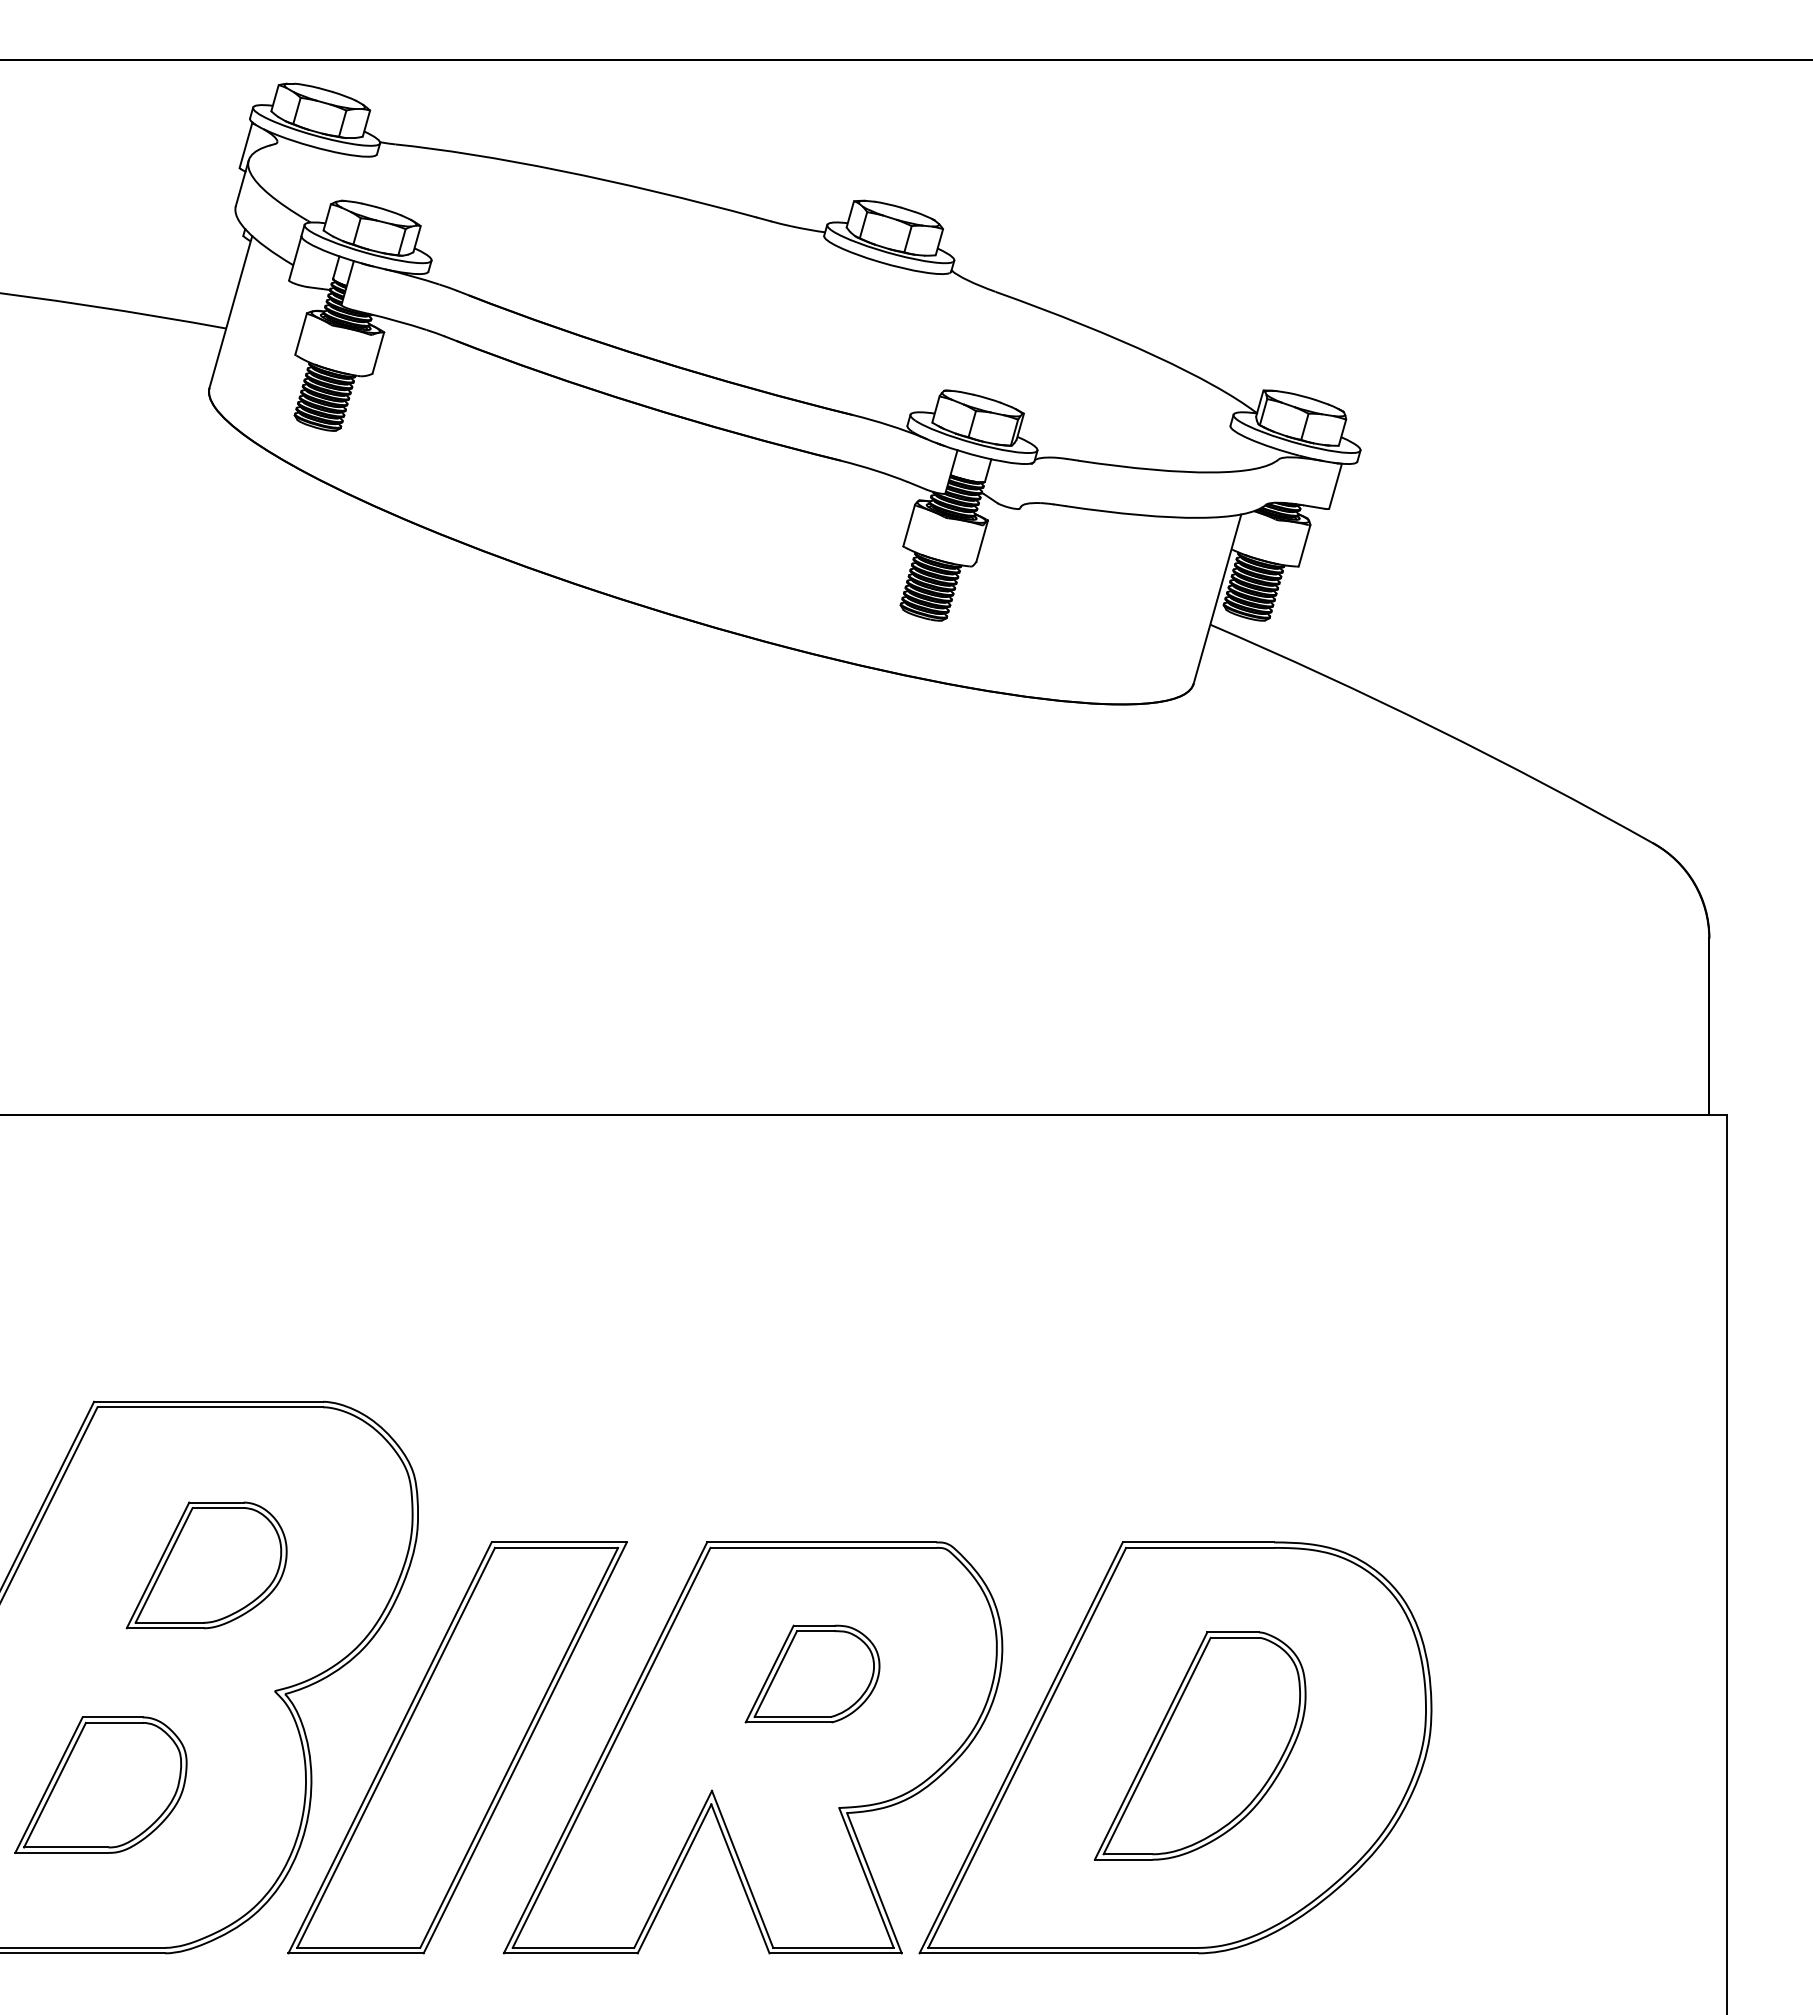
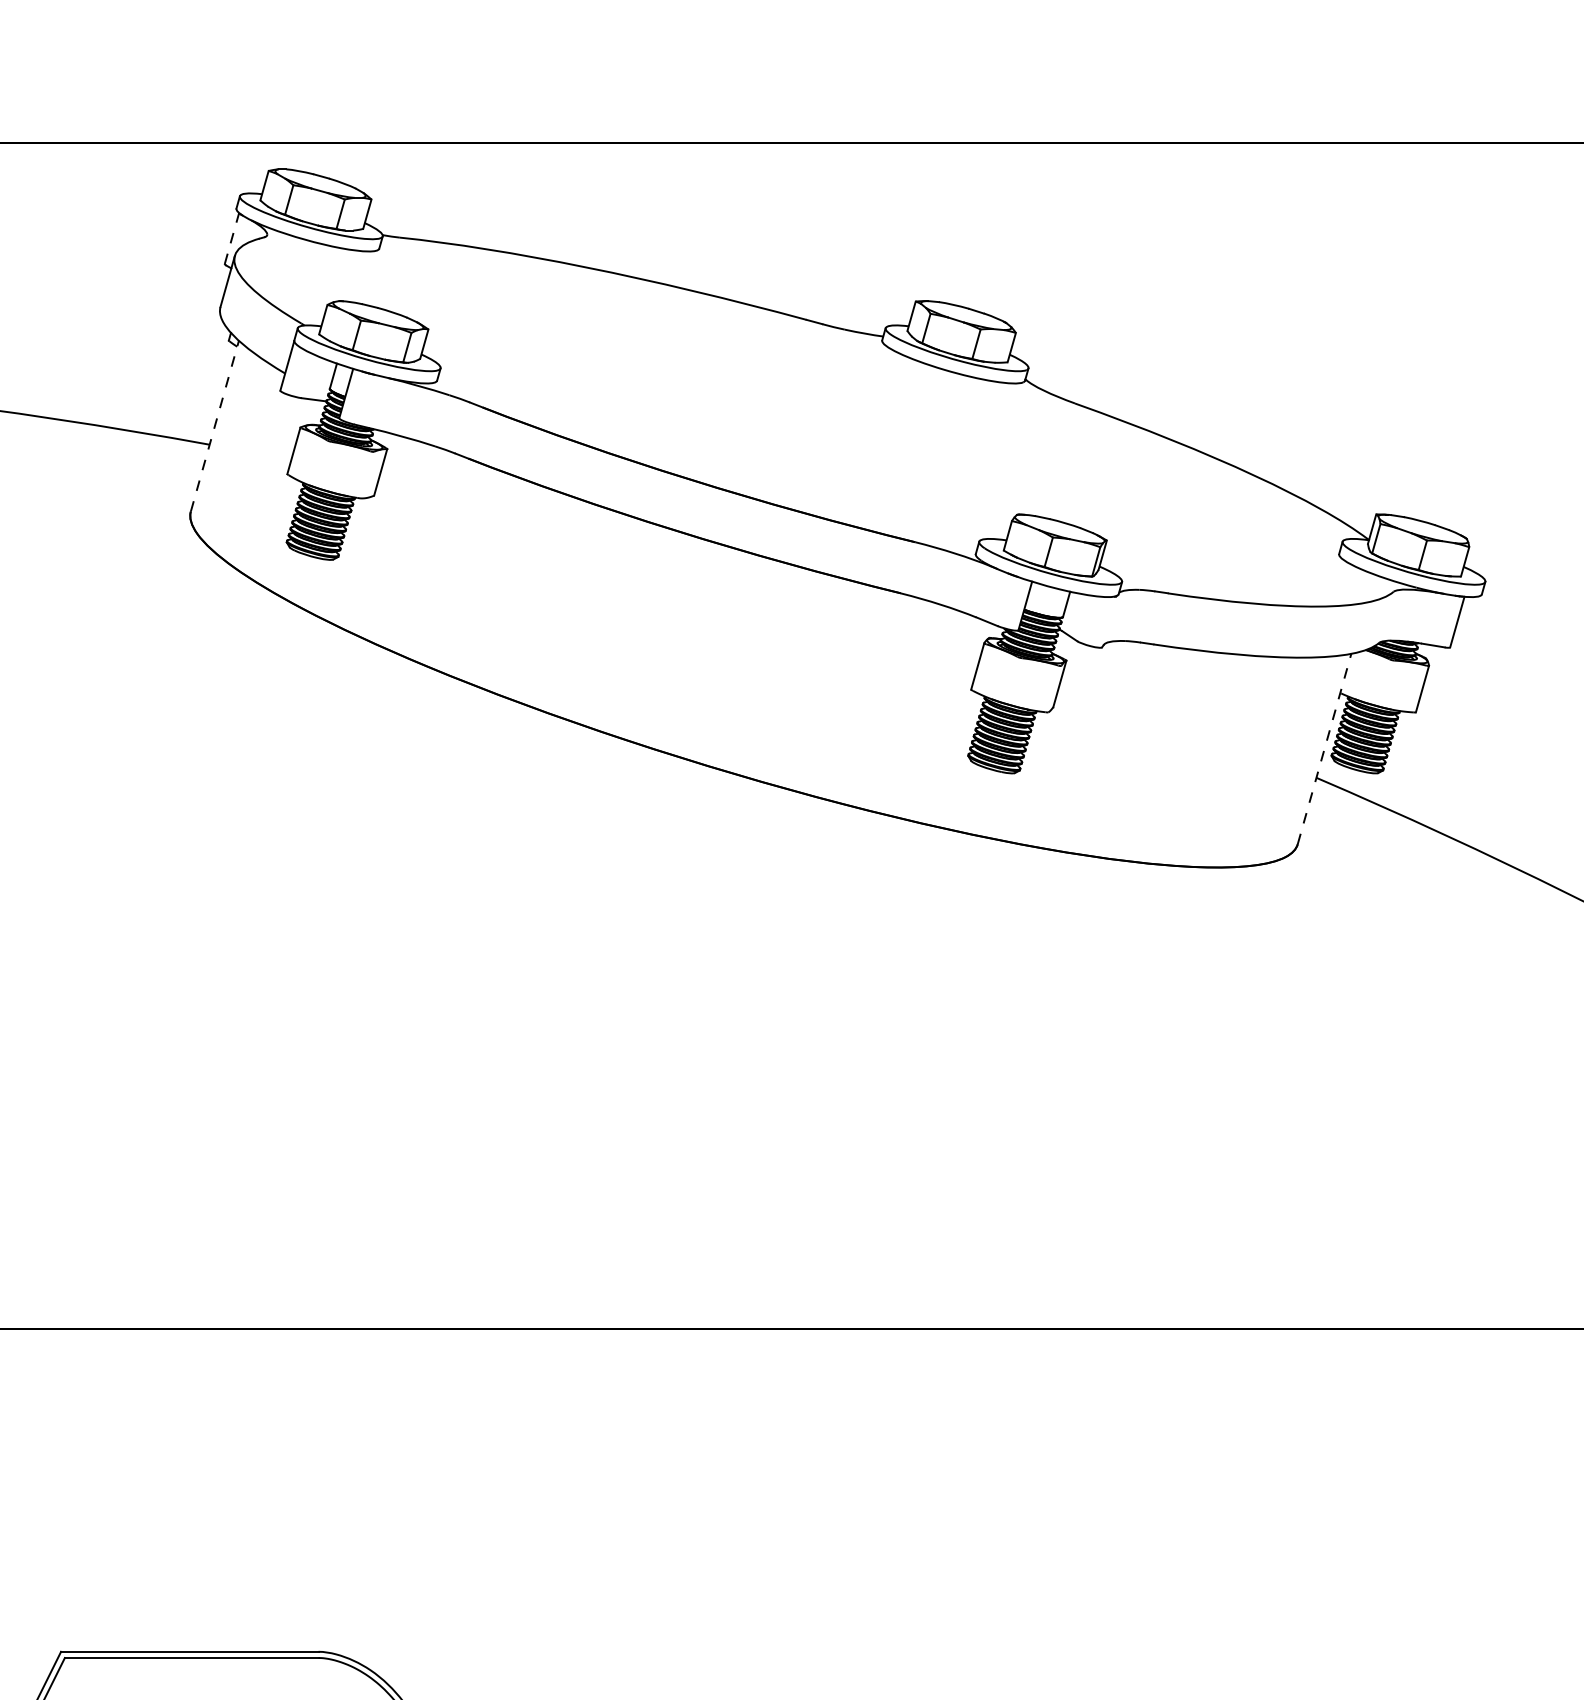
line: (246, 145) -> (232, 238), solid -> dashed
line: (230, 312) -> (214, 426), solid -> dashed
line: (1217, 599) -> (1324, 749), solid -> dashed

